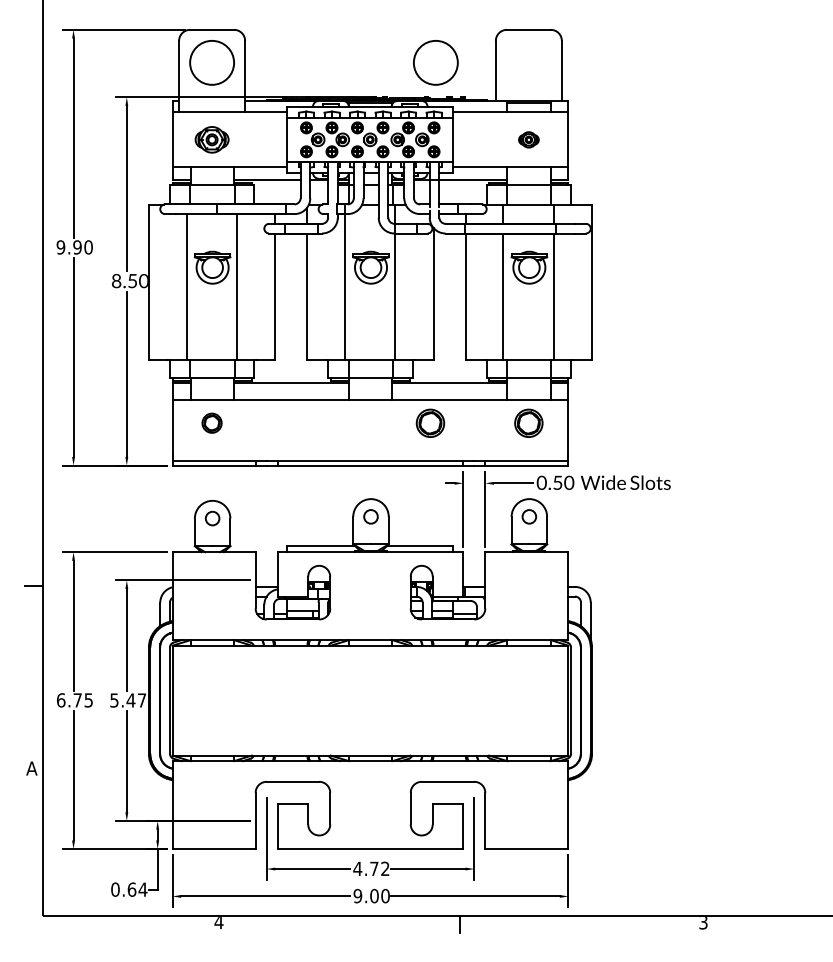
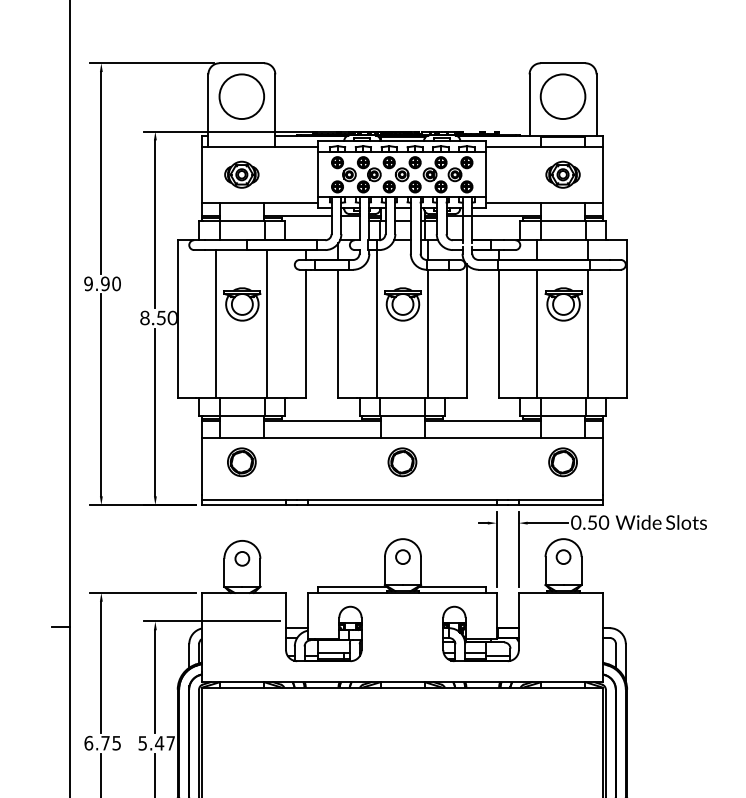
circle: (435, 62) -> (562, 96), moved
part: (528, 139) -> (562, 174), size x1.67
part: (211, 422) -> (241, 461), size x1.43
part: (430, 422) -> (402, 461), moved

